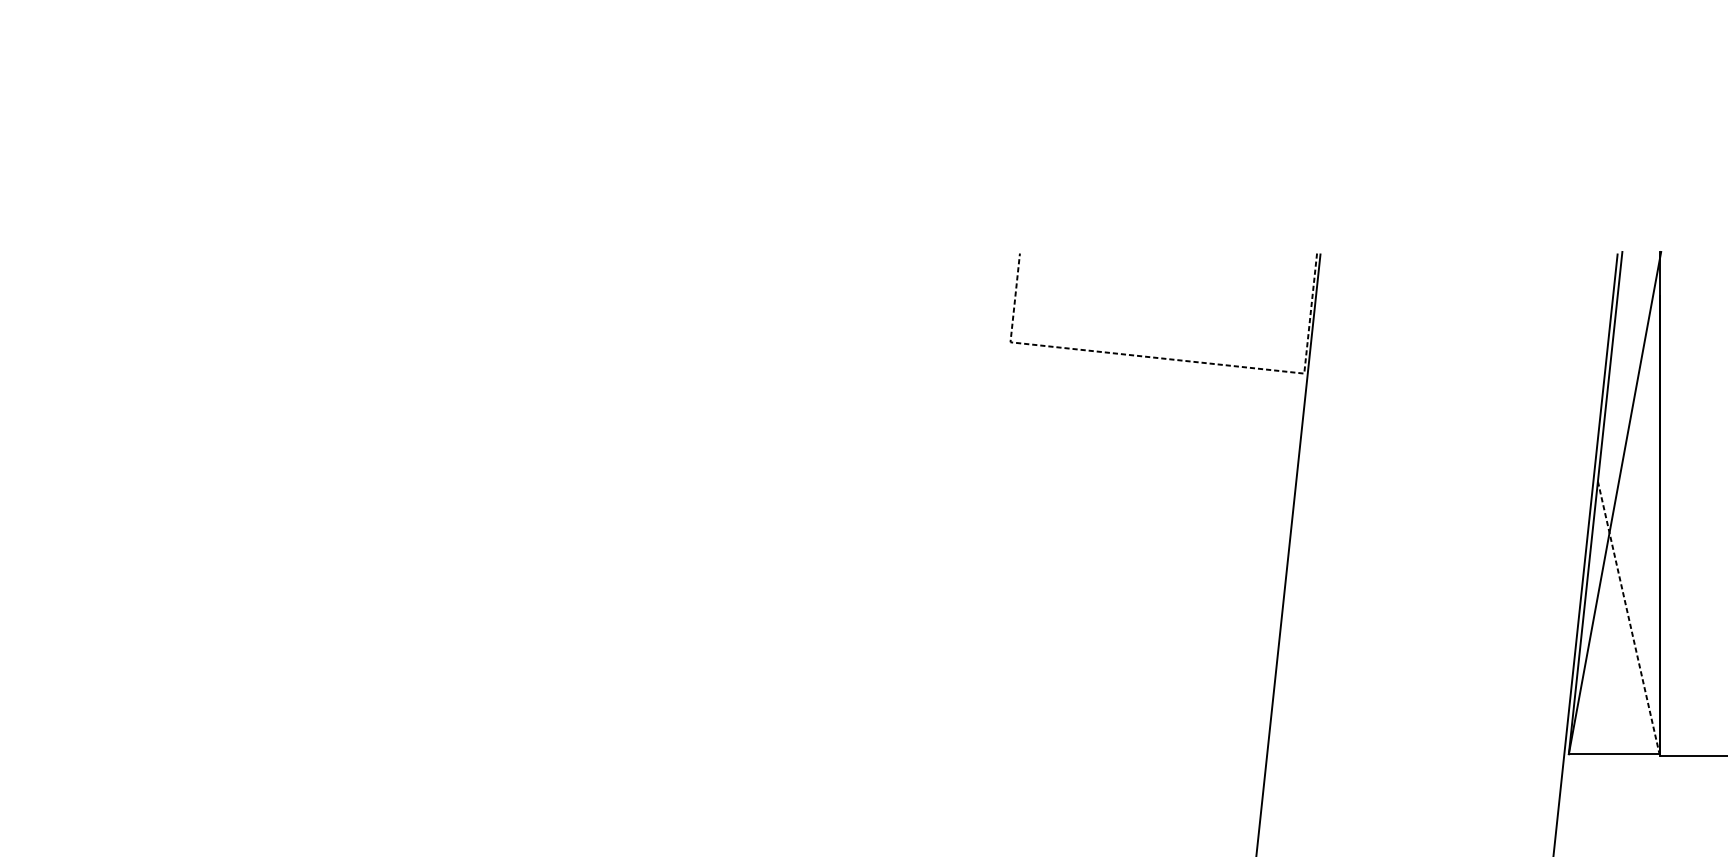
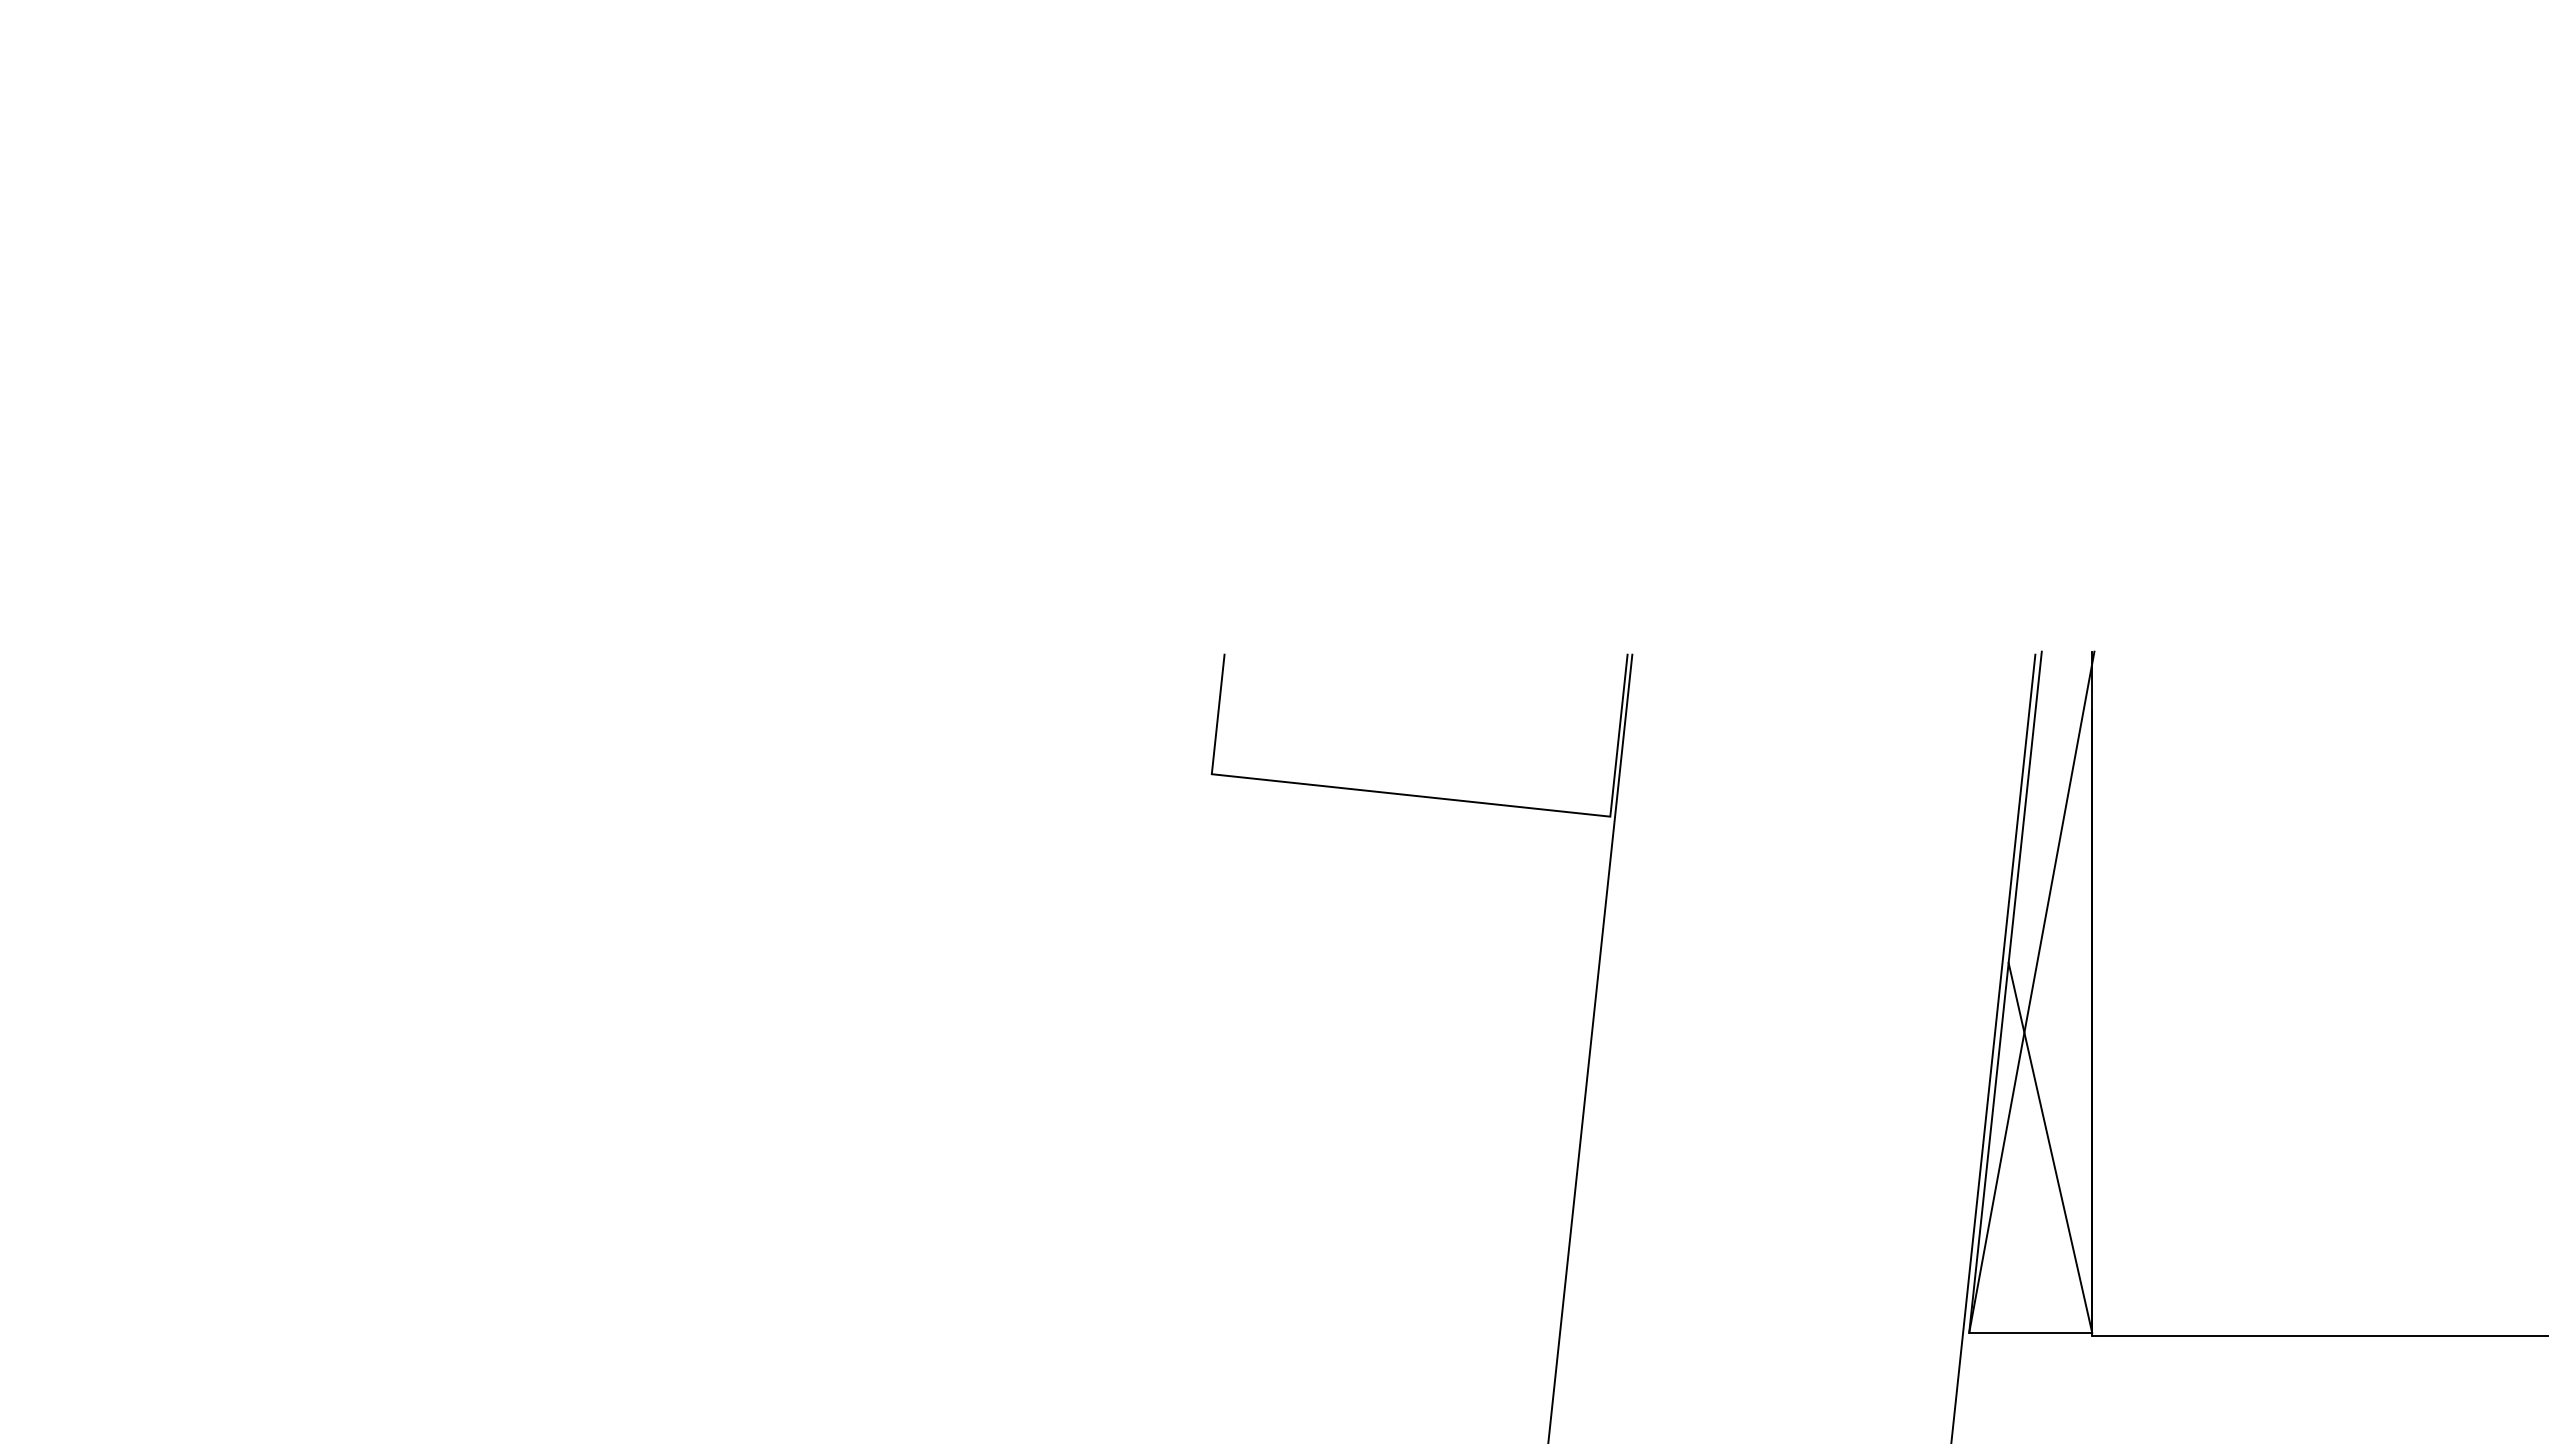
line: (1172, 359) -> (1431, 797), dashed -> solid
line: (1628, 617) -> (2050, 1147), dashed -> solid

